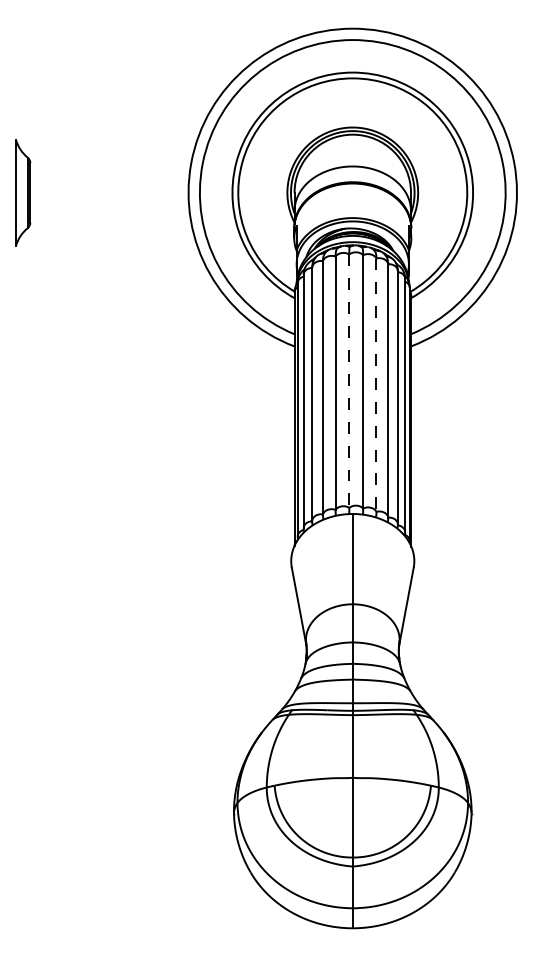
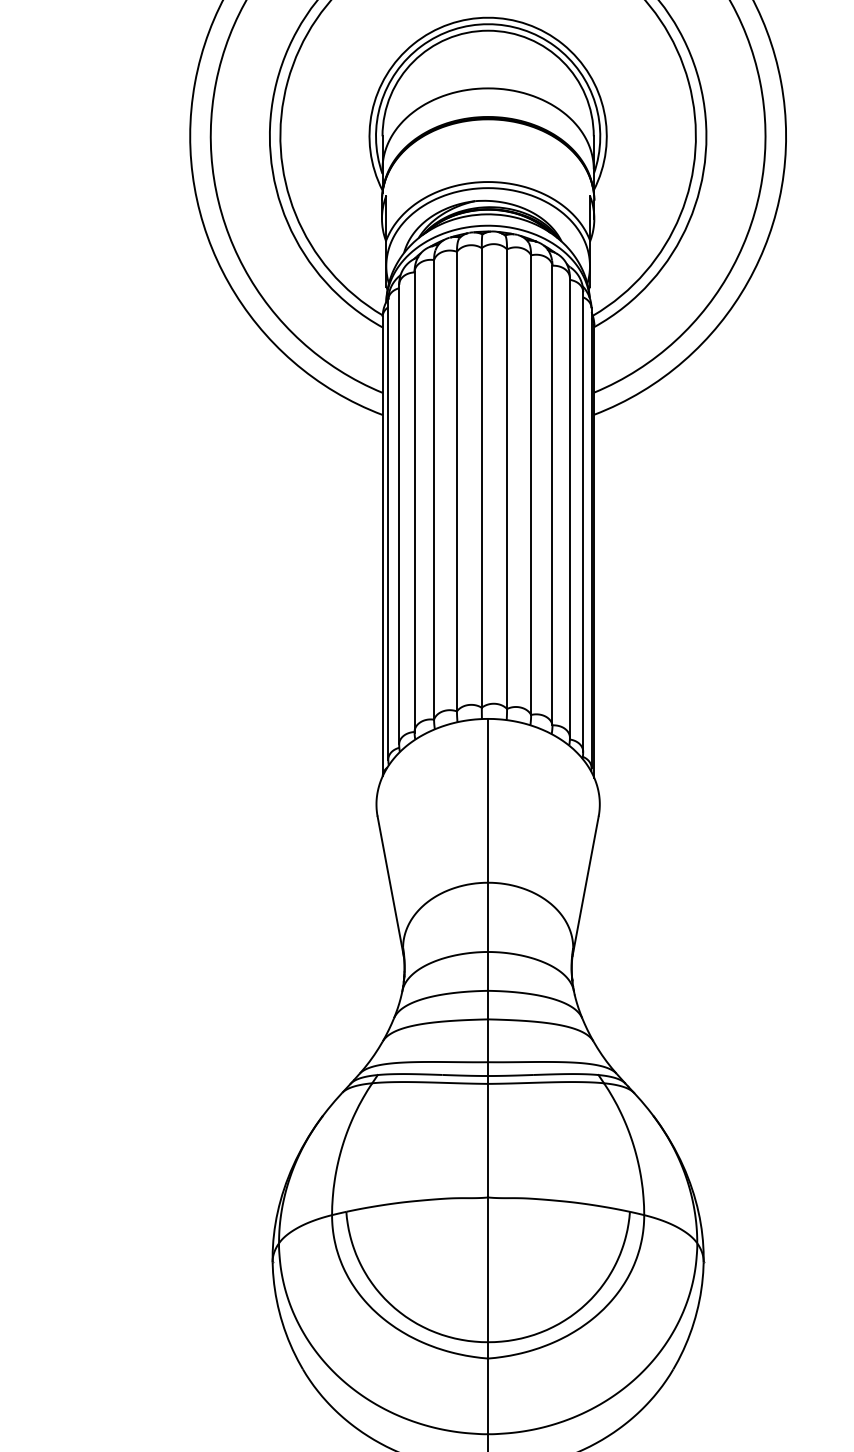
line: (349, 381) -> (482, 478), dashed -> solid
line: (376, 385) -> (531, 485), dashed -> solid

